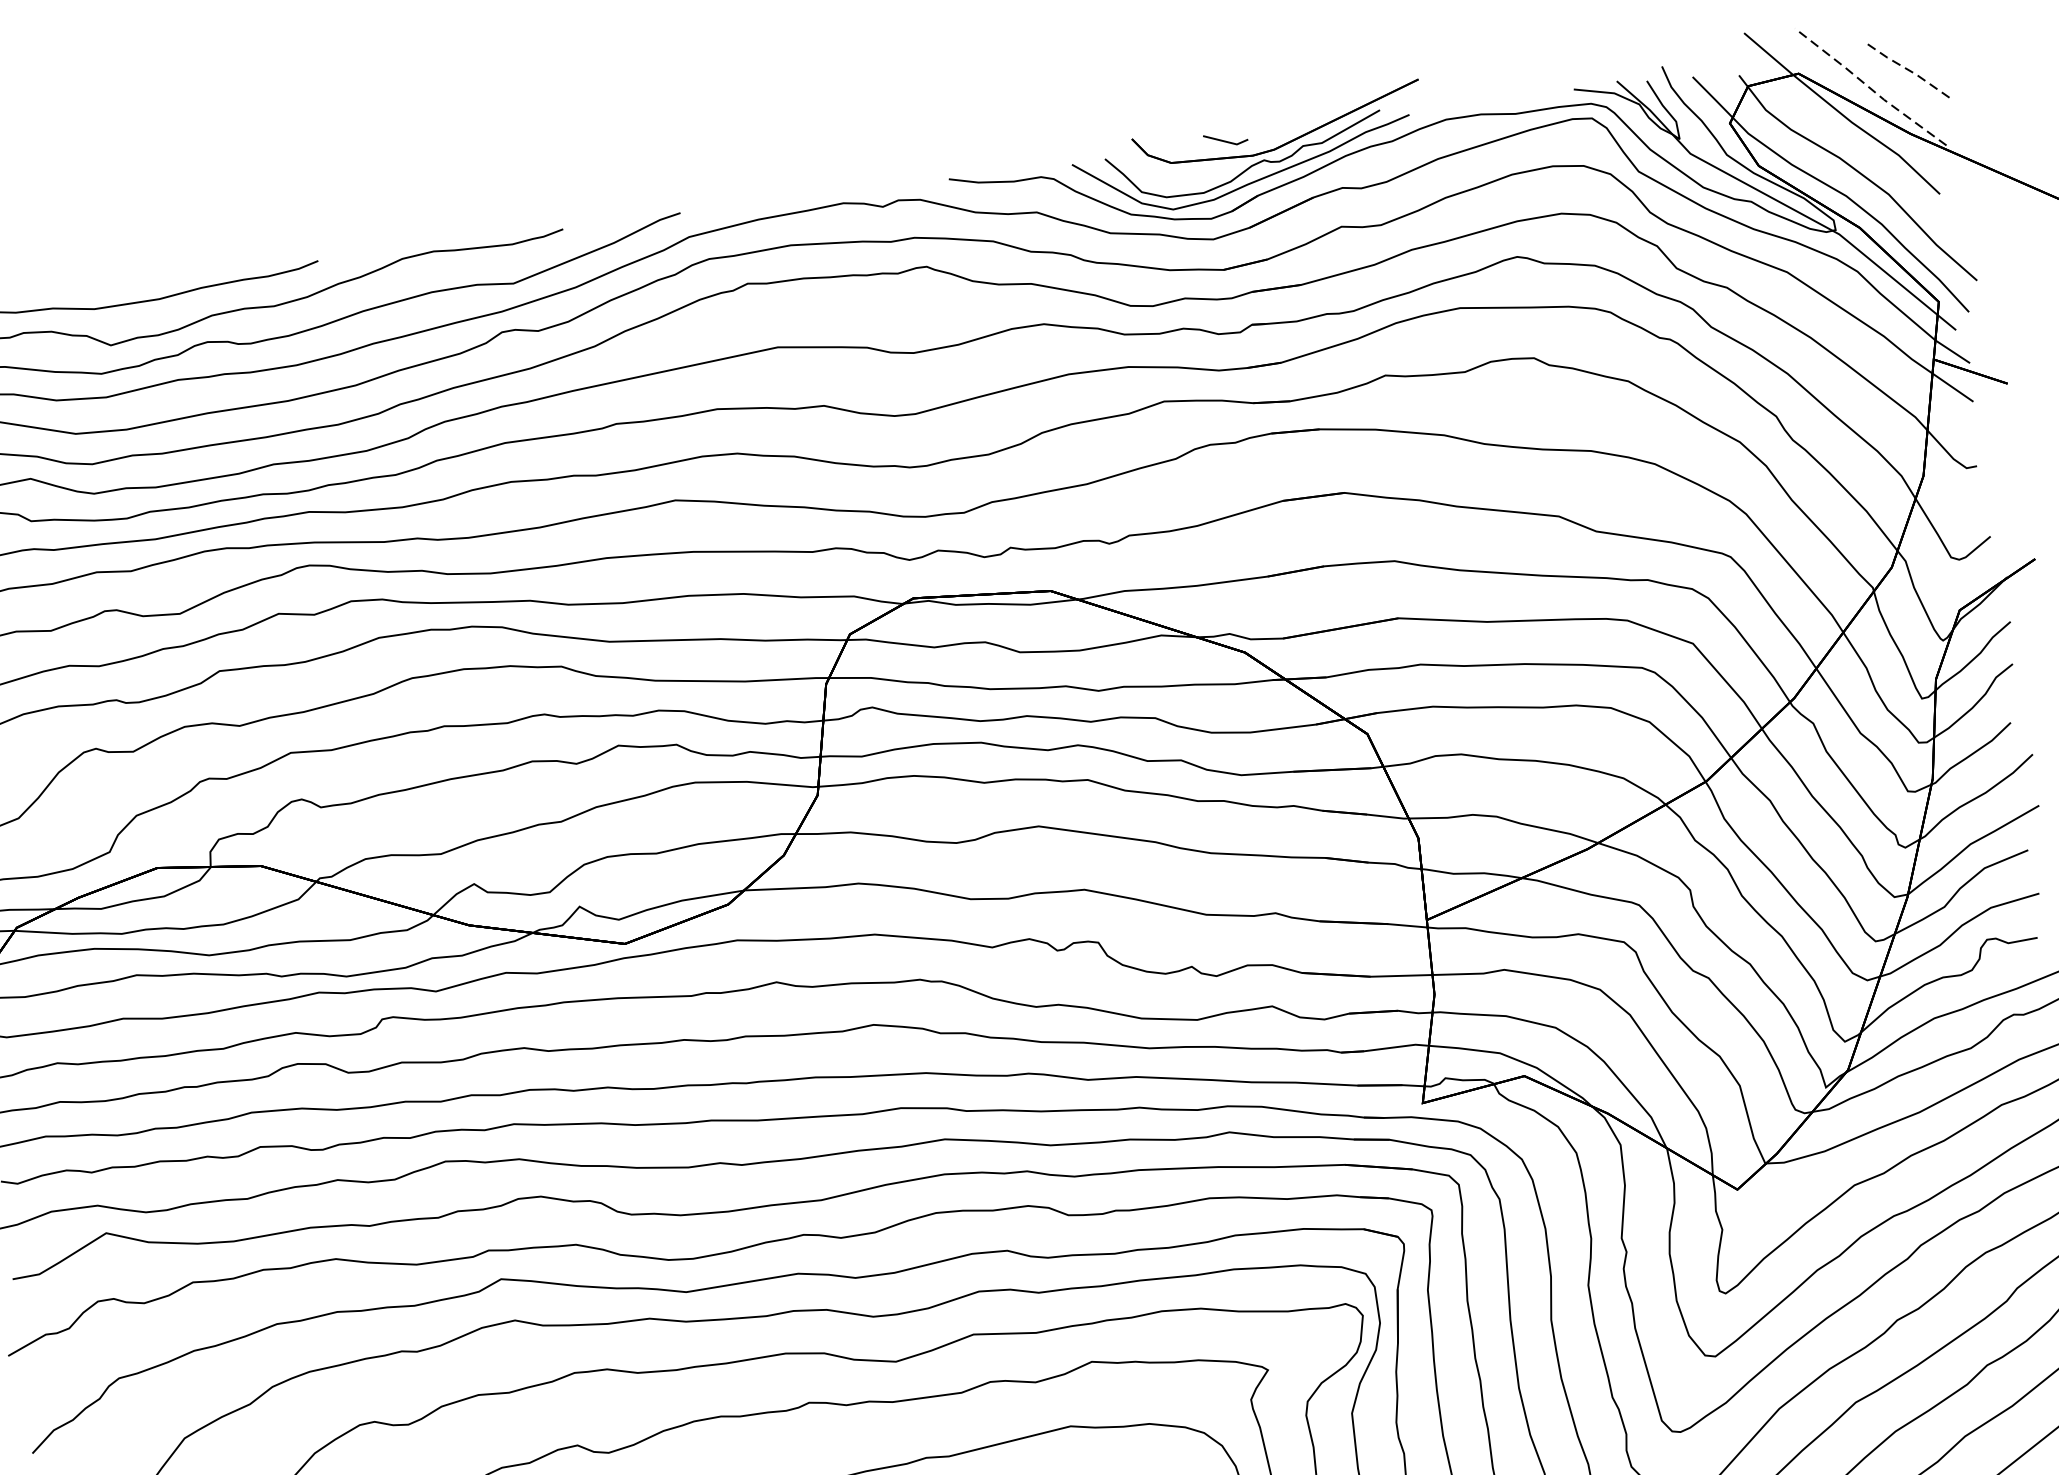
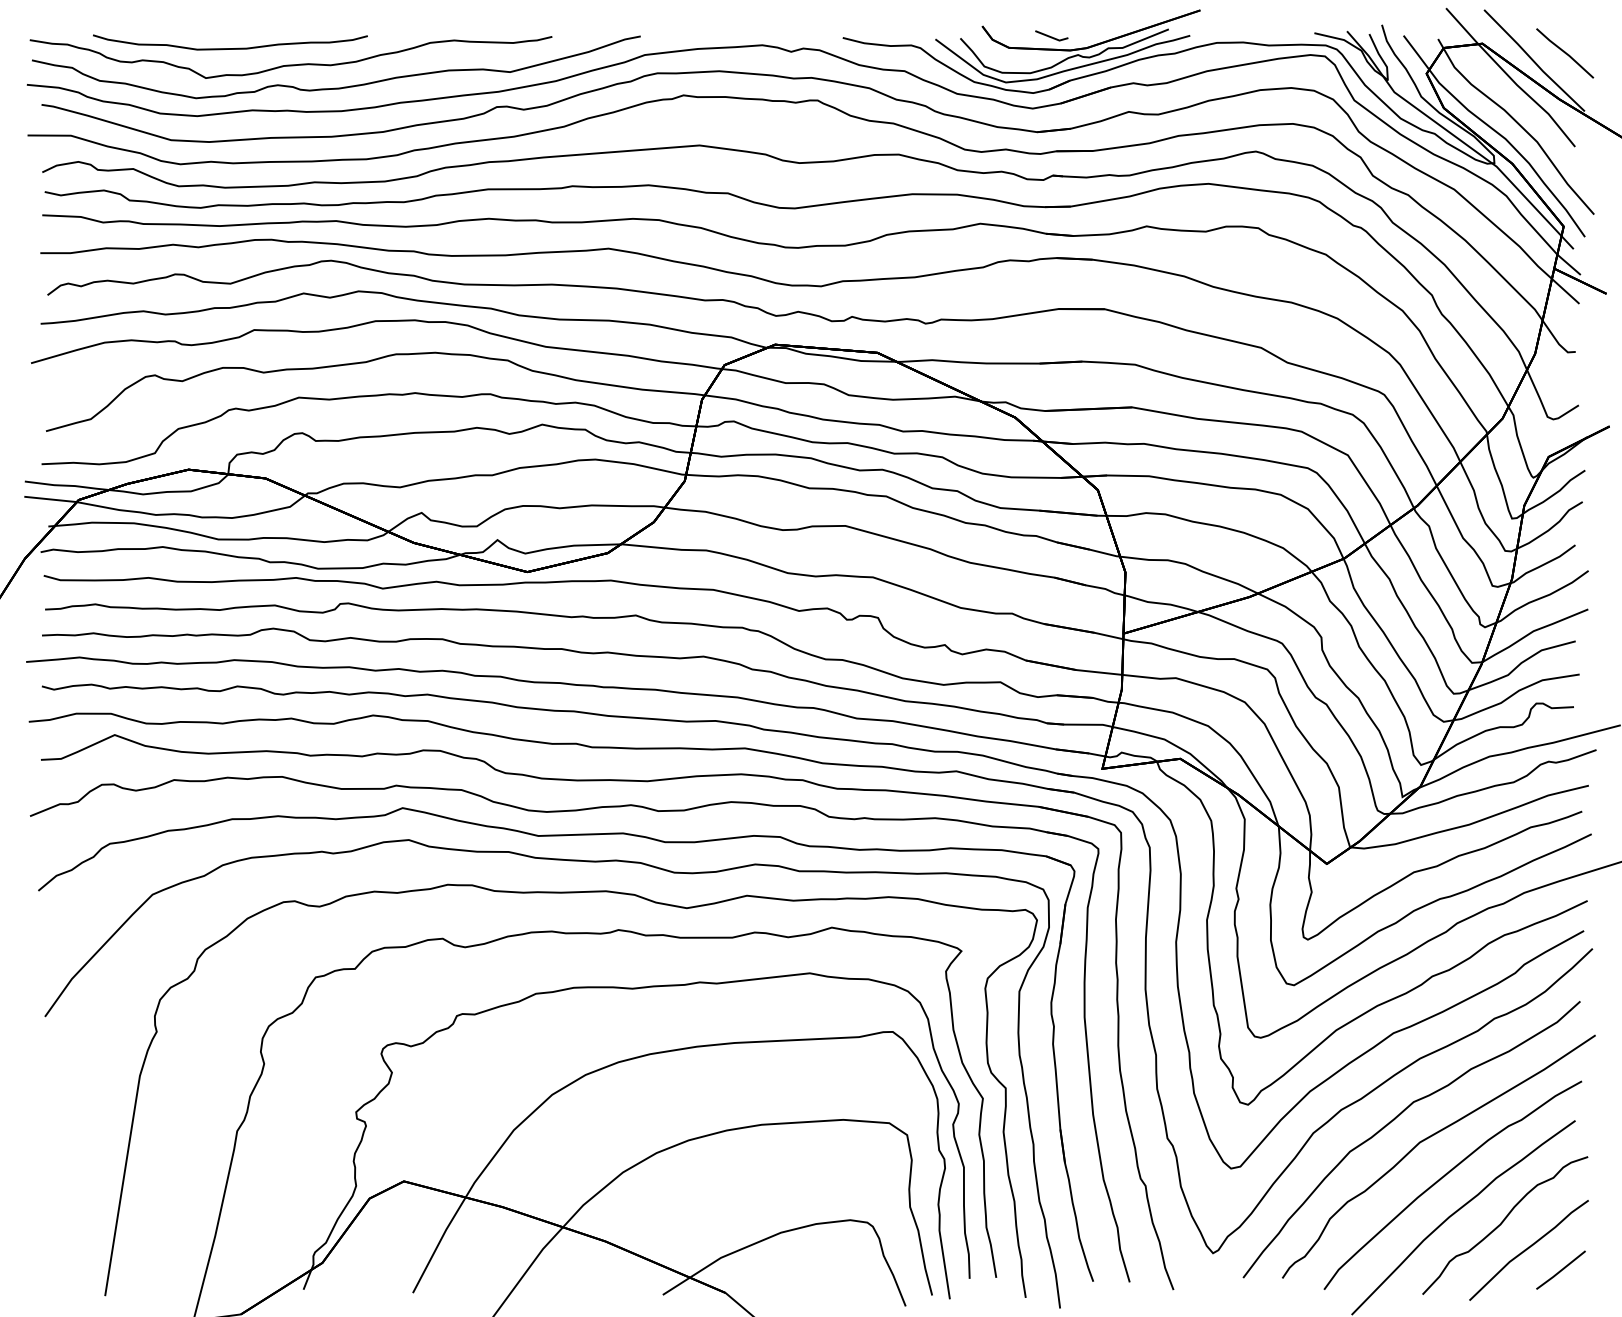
line: (1910, 71) -> (1565, 53), dashed -> solid
line: (1869, 88) -> (1533, 61), dashed -> solid

